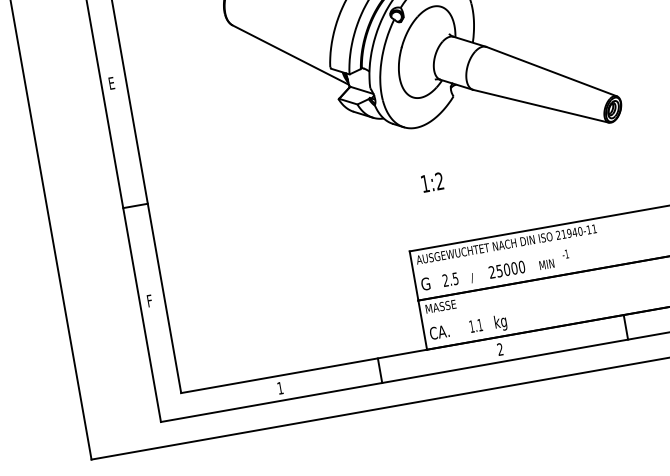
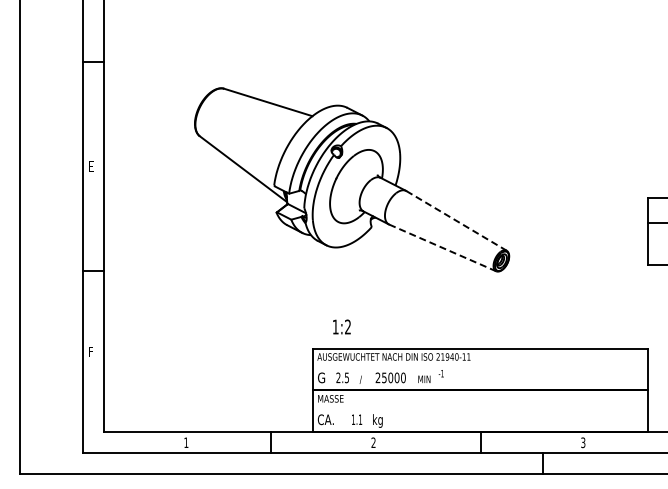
line: (551, 72) -> (456, 221), solid -> dashed
line: (542, 106) -> (443, 248), solid -> dashed
text: (431, 181) -> (341, 326), moved

